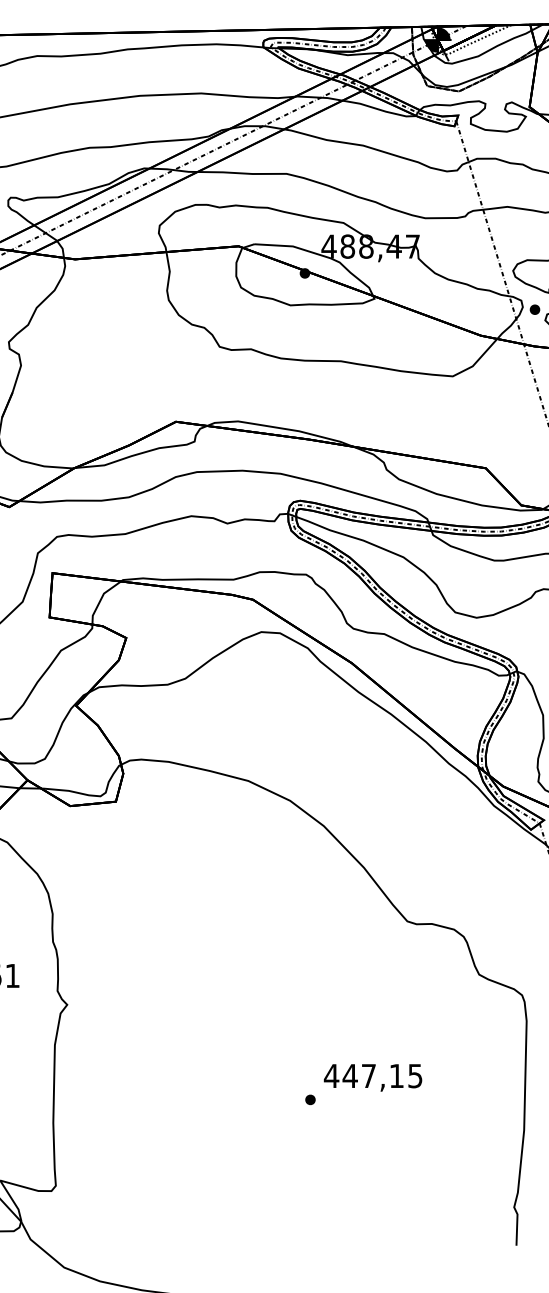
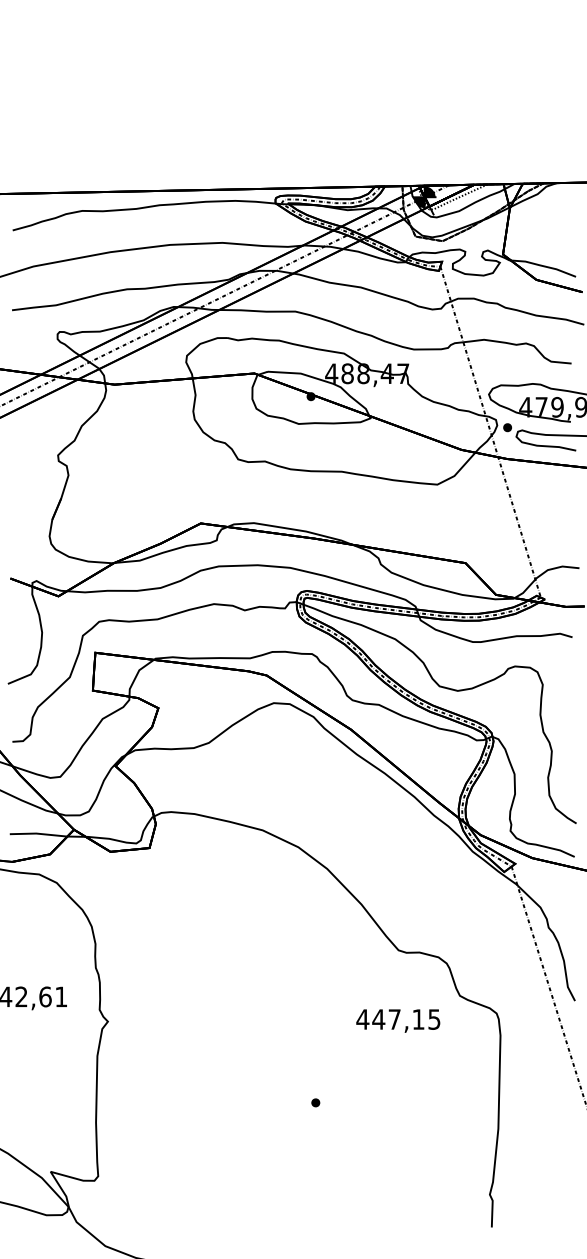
text: (373, 1077) -> (398, 1020), moved

